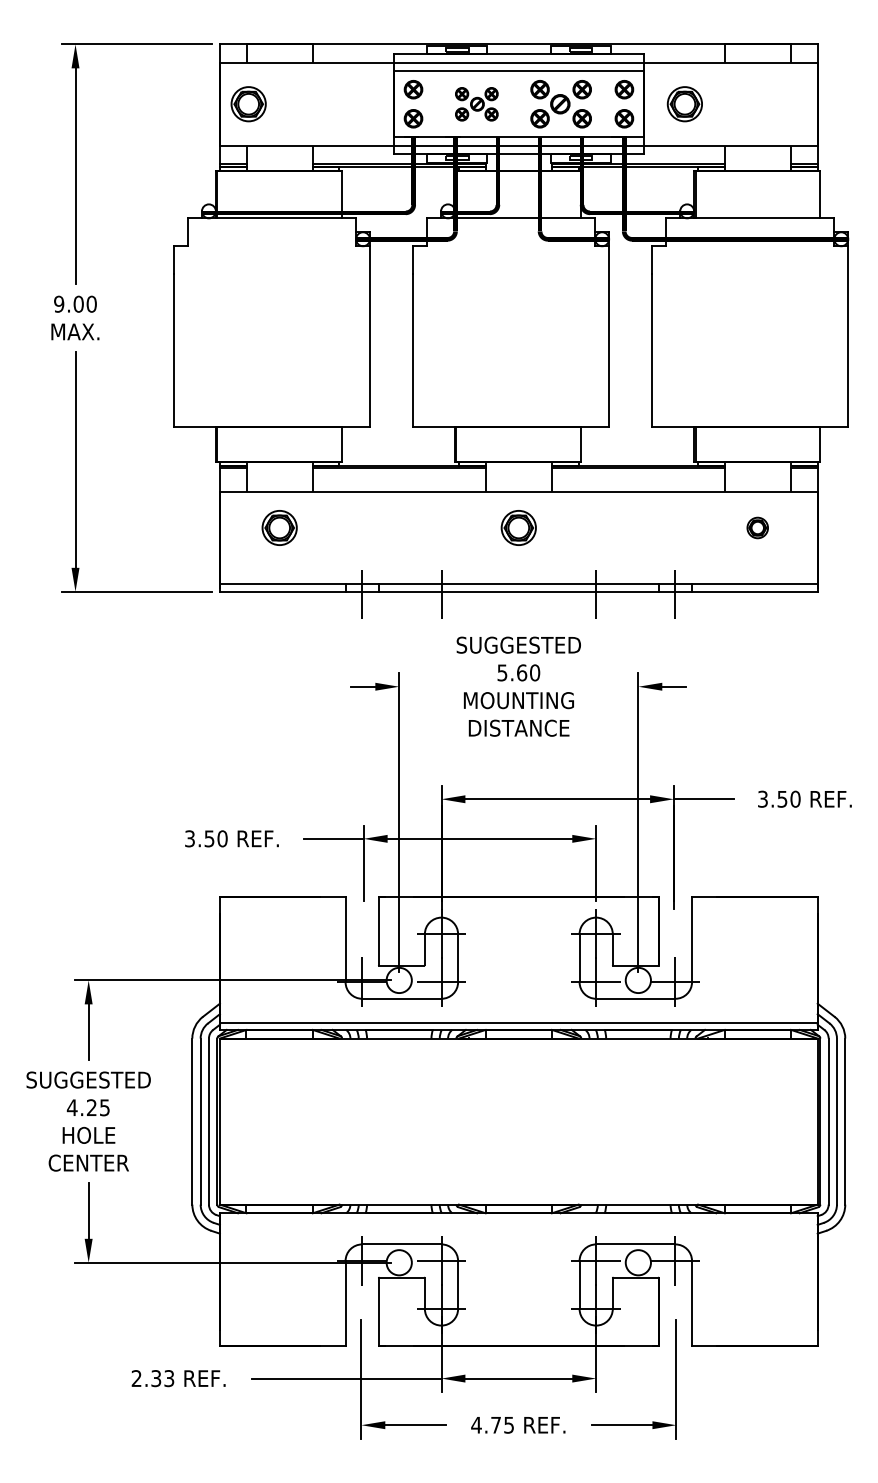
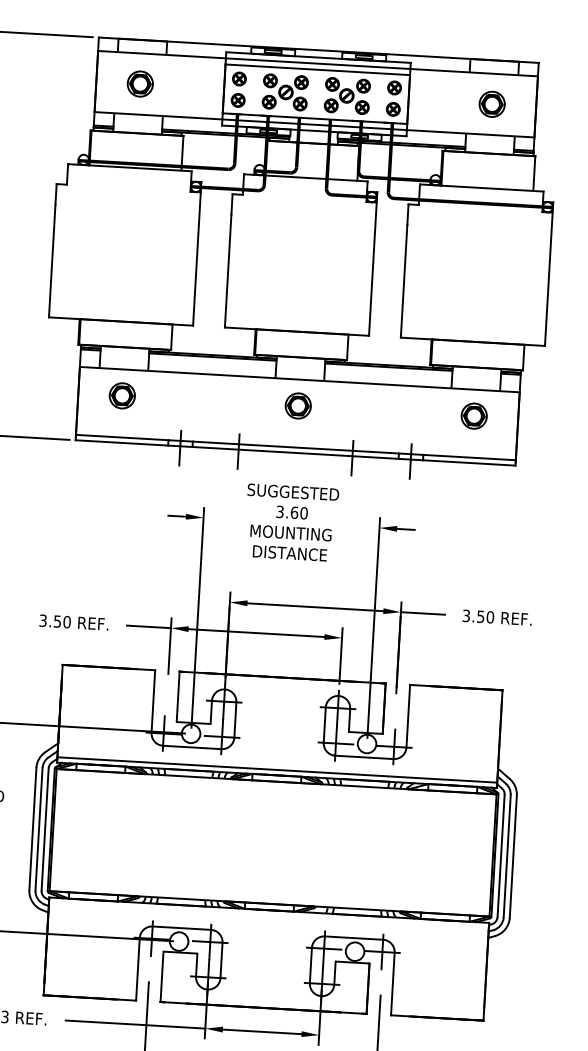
part: (248, 104) -> (140, 84), moved
part: (476, 104) -> (285, 92), size x1.43
part: (684, 104) -> (491, 104), moved
part: (757, 527) -> (473, 415), size x1.67
text: (502, 672) -> (280, 511), 5.60 -> 3.60

